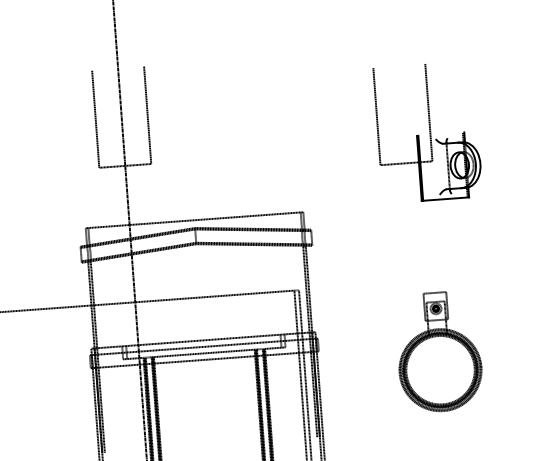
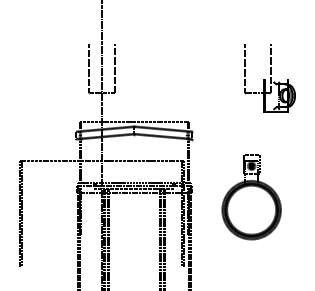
part: (426, 133) -> (269, 78), moved
part: (439, 352) -> (251, 197), size x1.43

